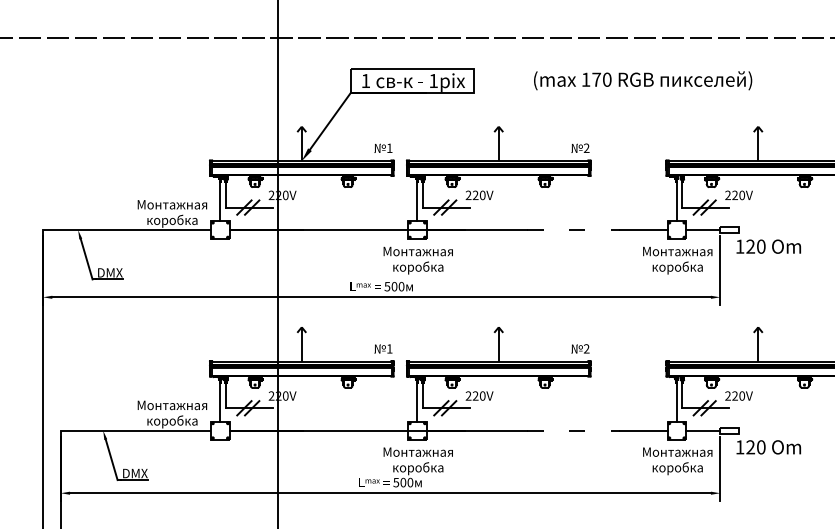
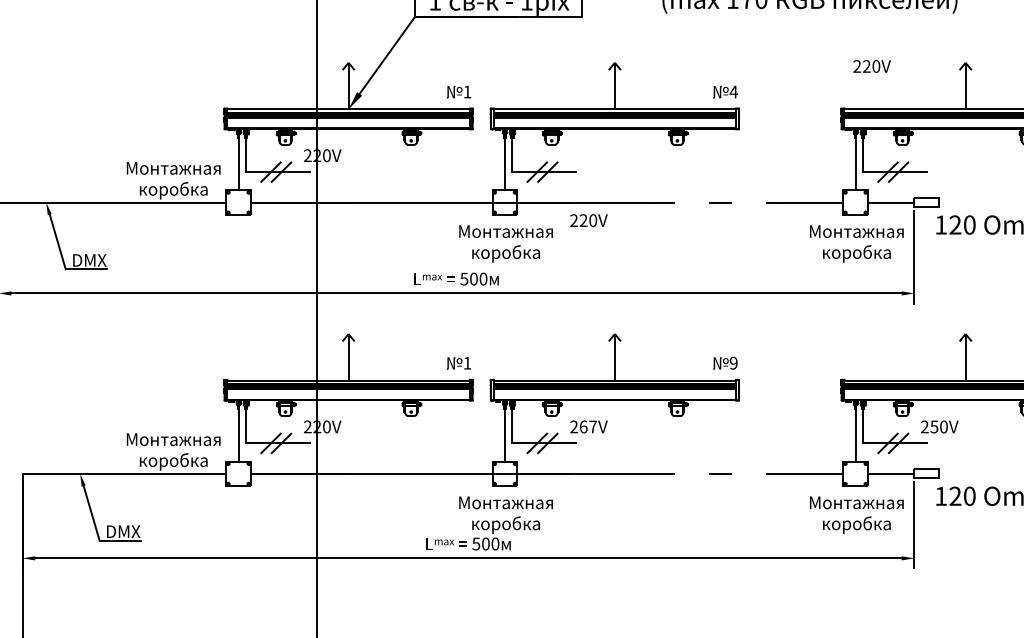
text: (586, 147) -> (733, 90), 2 -> 4
text: (479, 195) -> (588, 220), moved
text: (738, 195) -> (871, 66), moved
text: (586, 348) -> (733, 362), 2 -> 9
text: (478, 395) -> (587, 426), 220V -> 267V
text: (734, 395) -> (933, 426), 220V -> 250V

